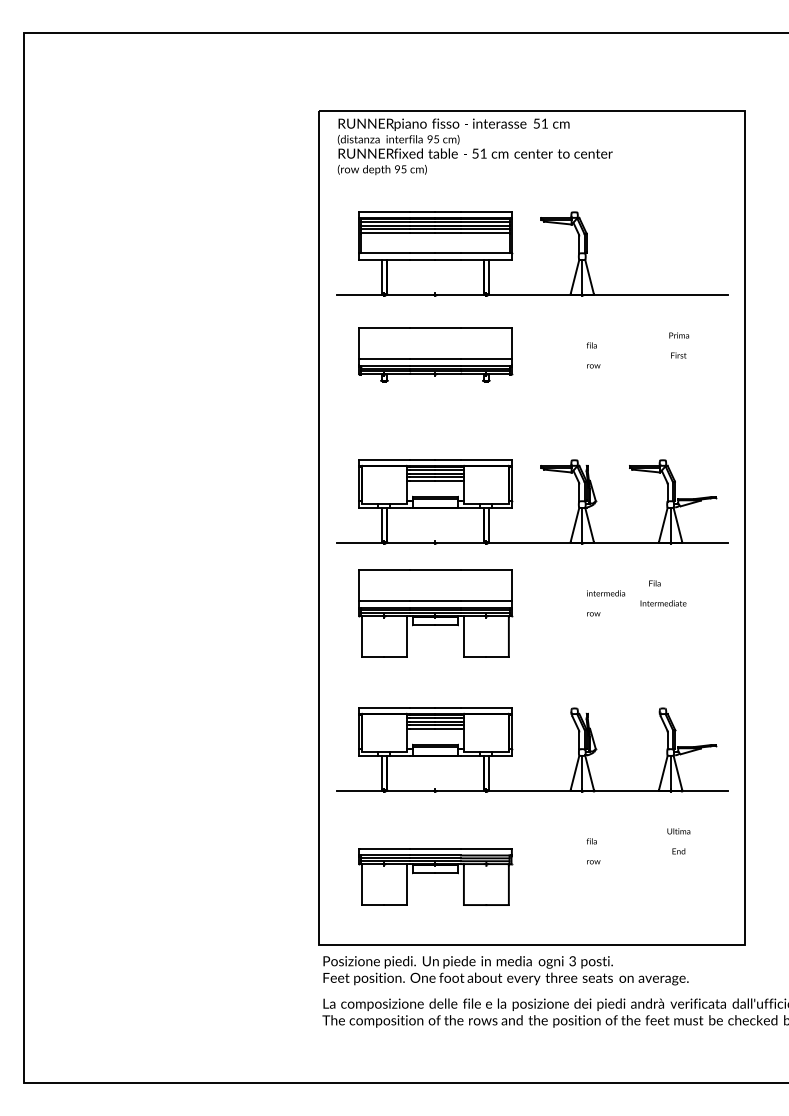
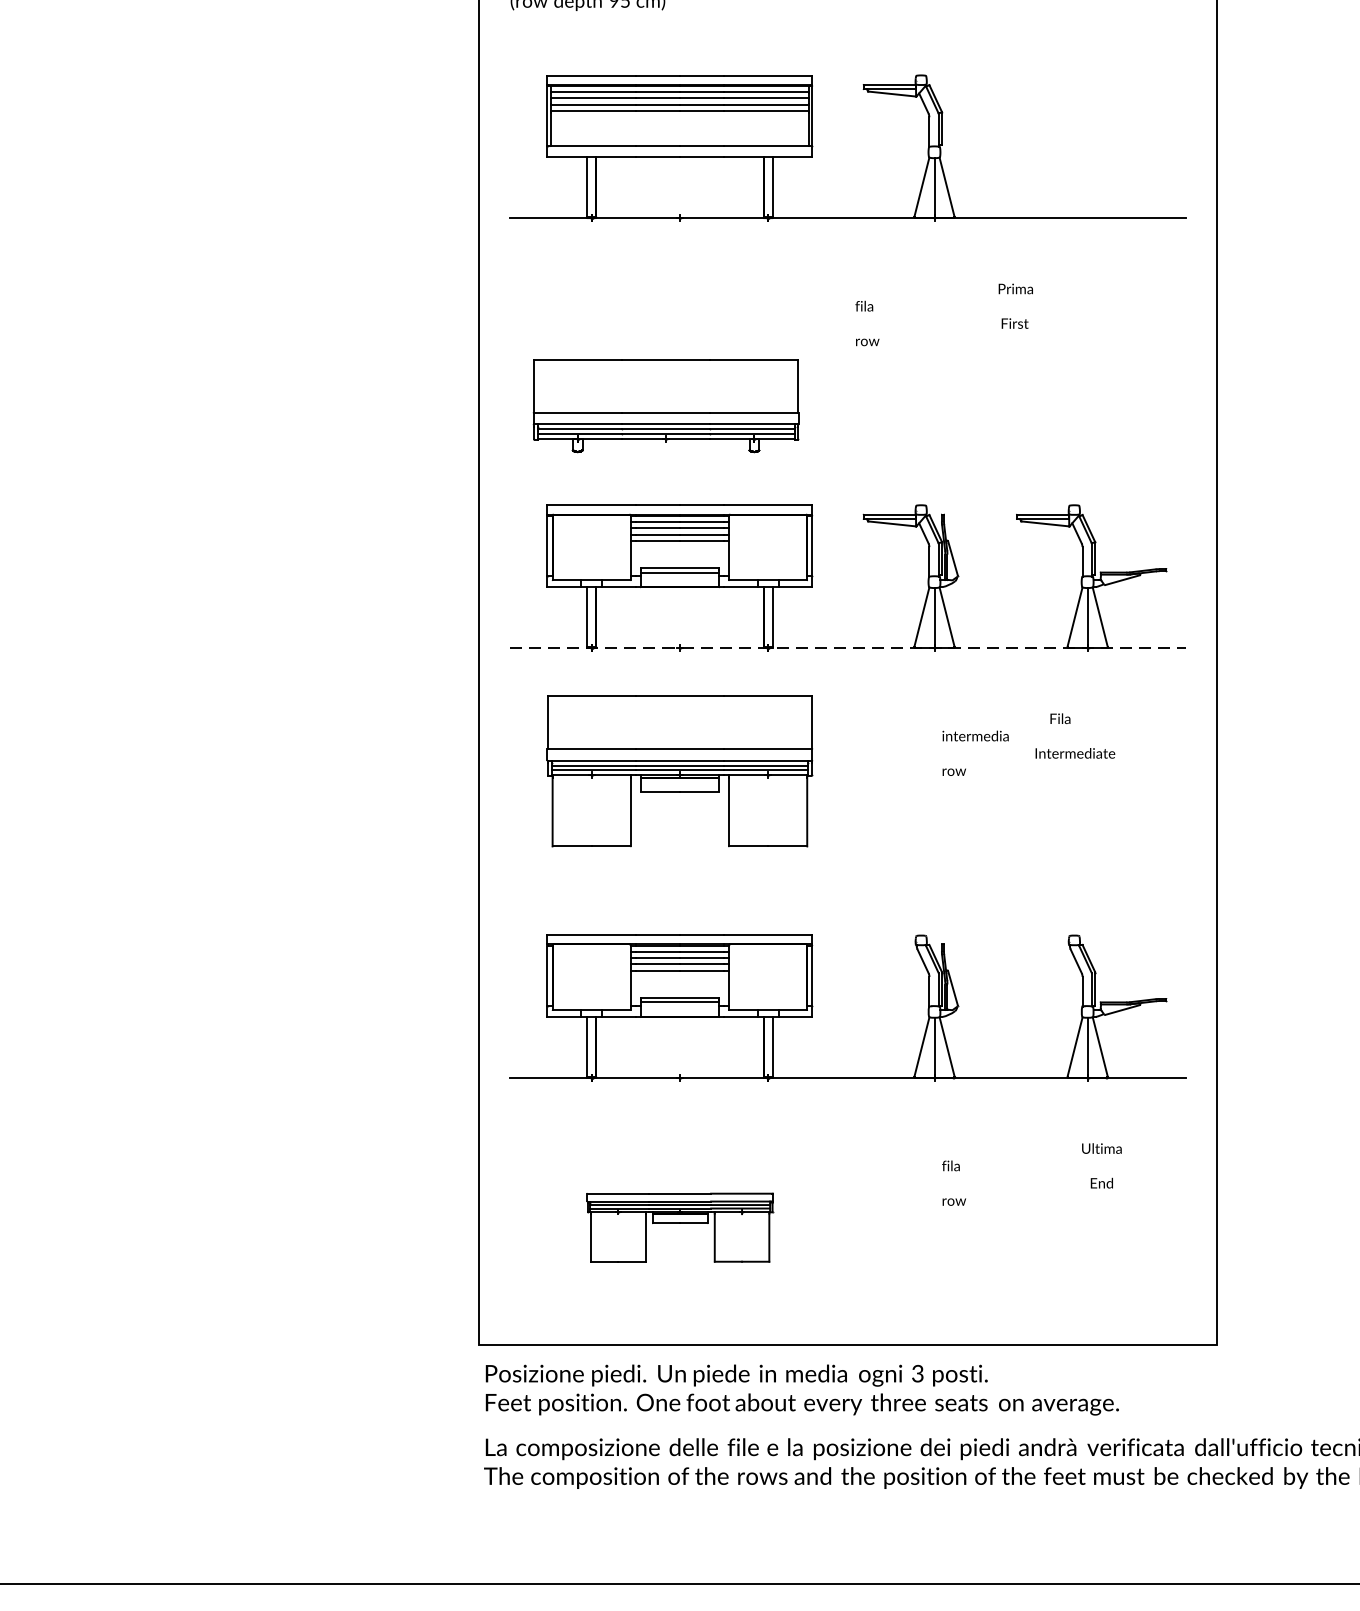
text: (637, 350) -> (943, 314), moved
part: (435, 354) -> (666, 405), moved
line: (532, 542) -> (848, 647), solid -> dashed
part: (435, 876) -> (680, 1226), size x0.7

